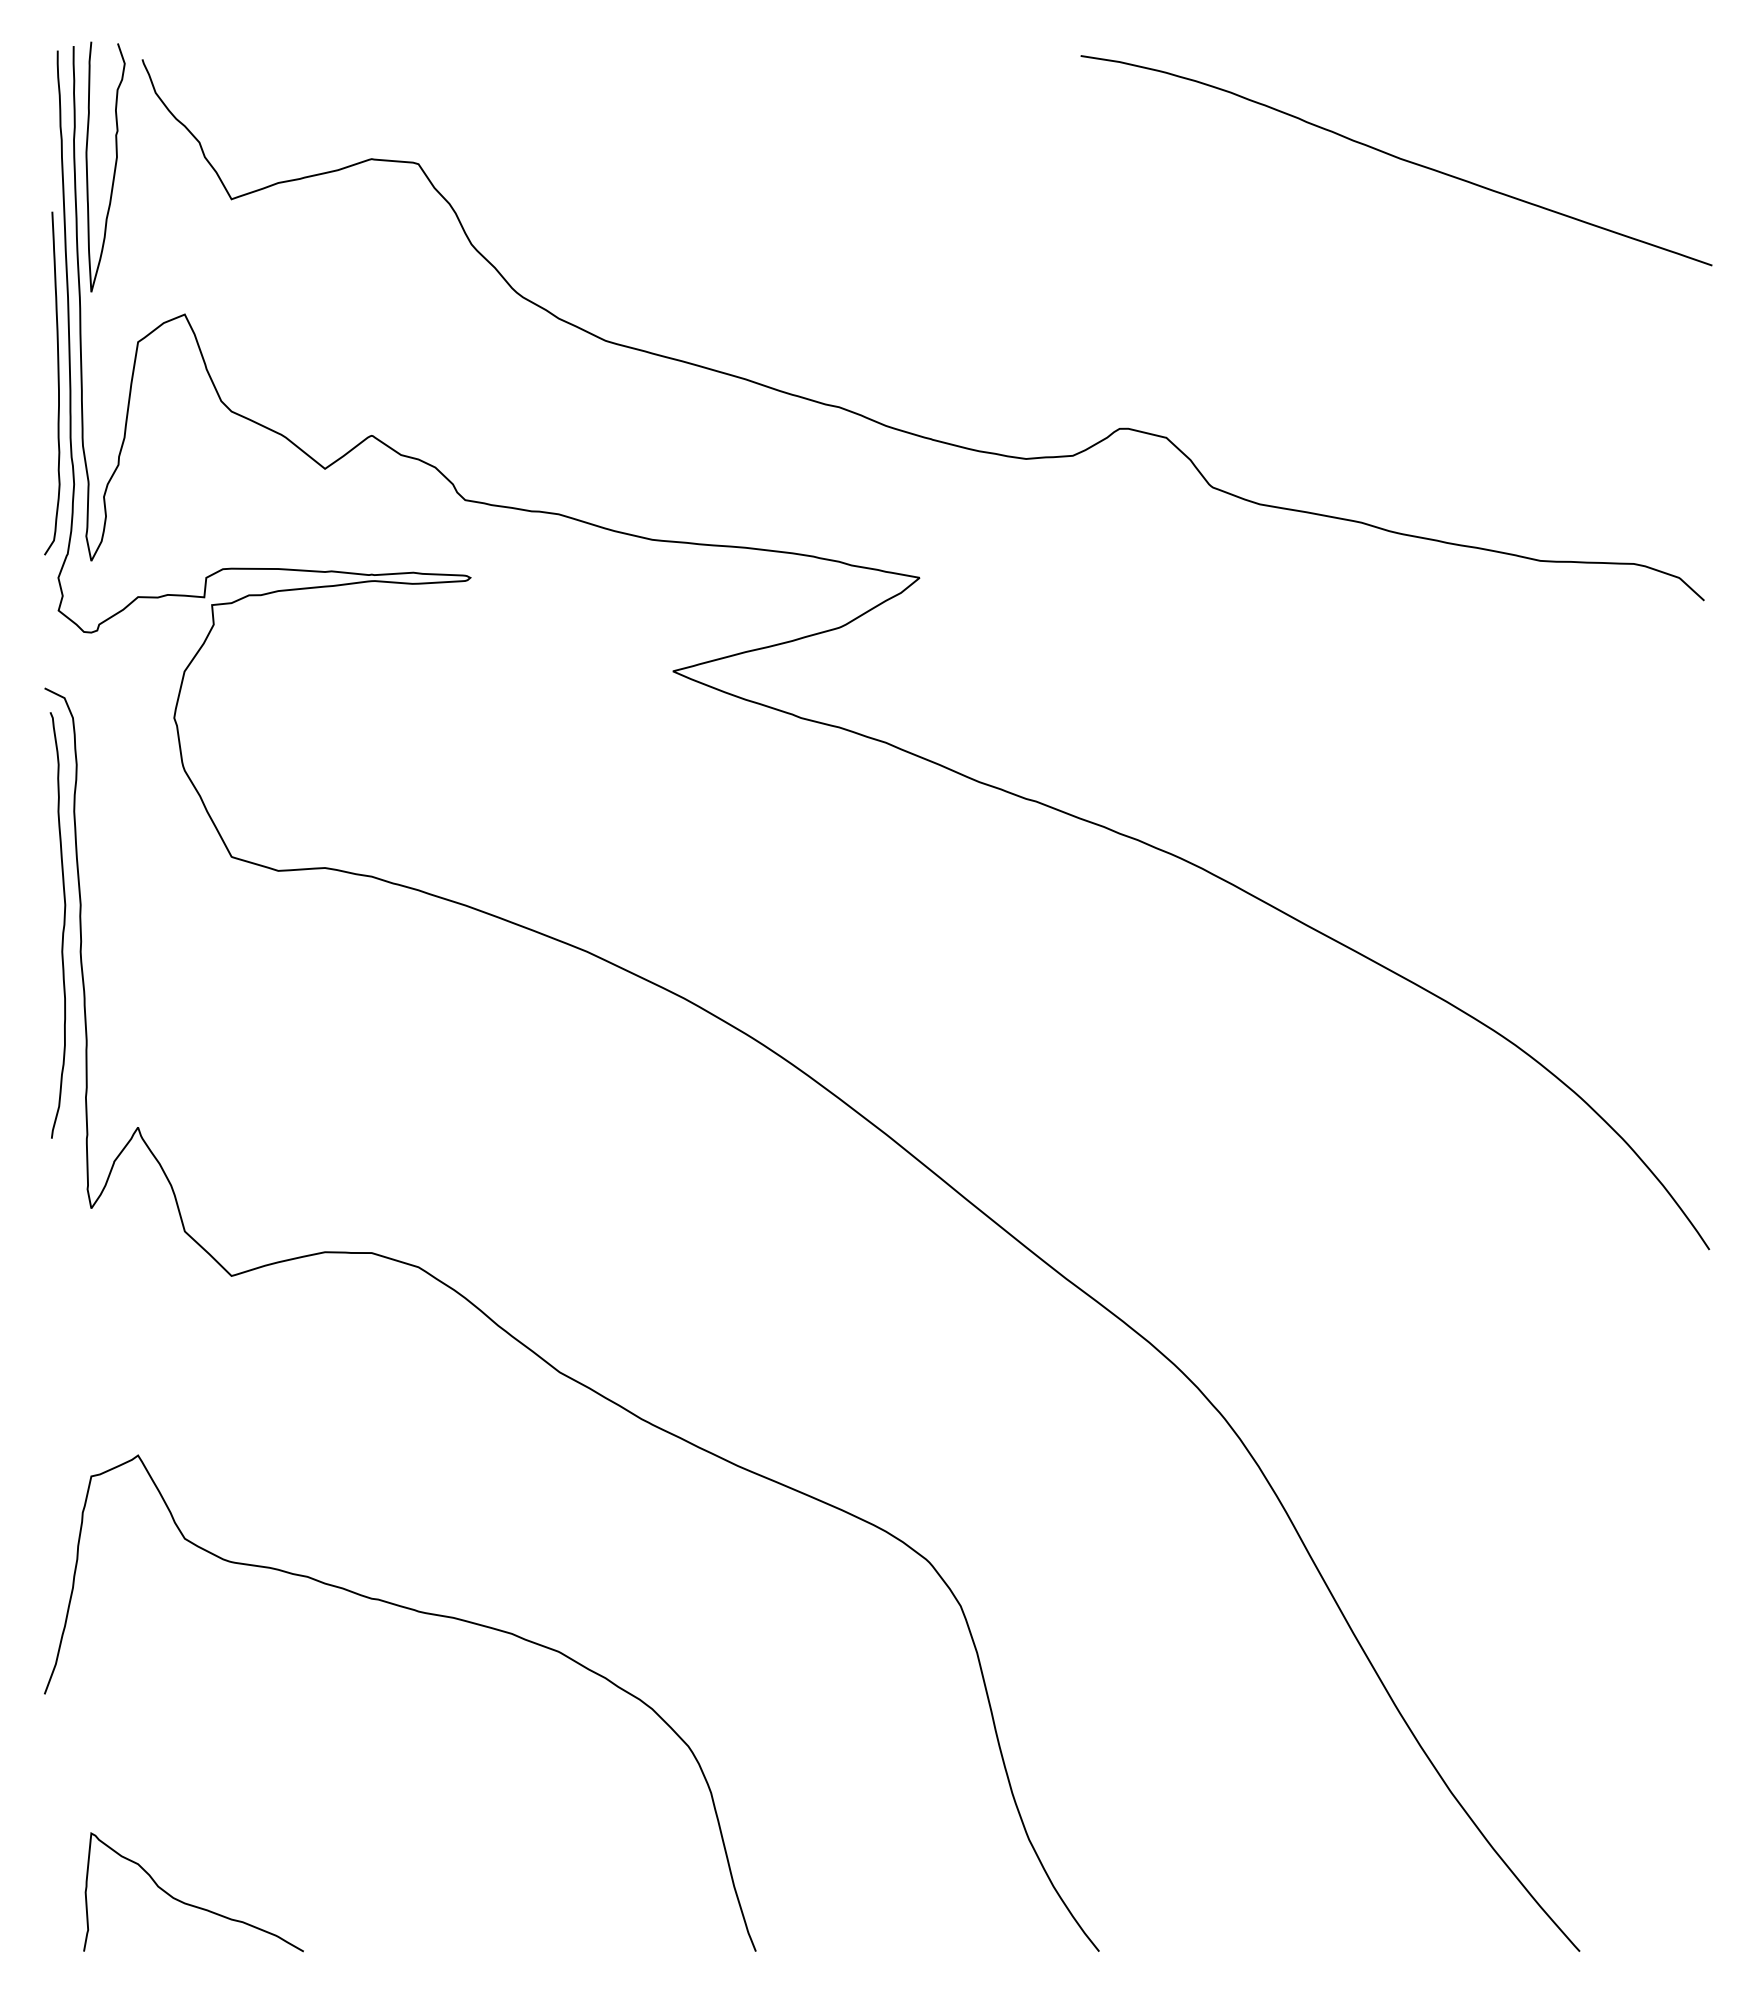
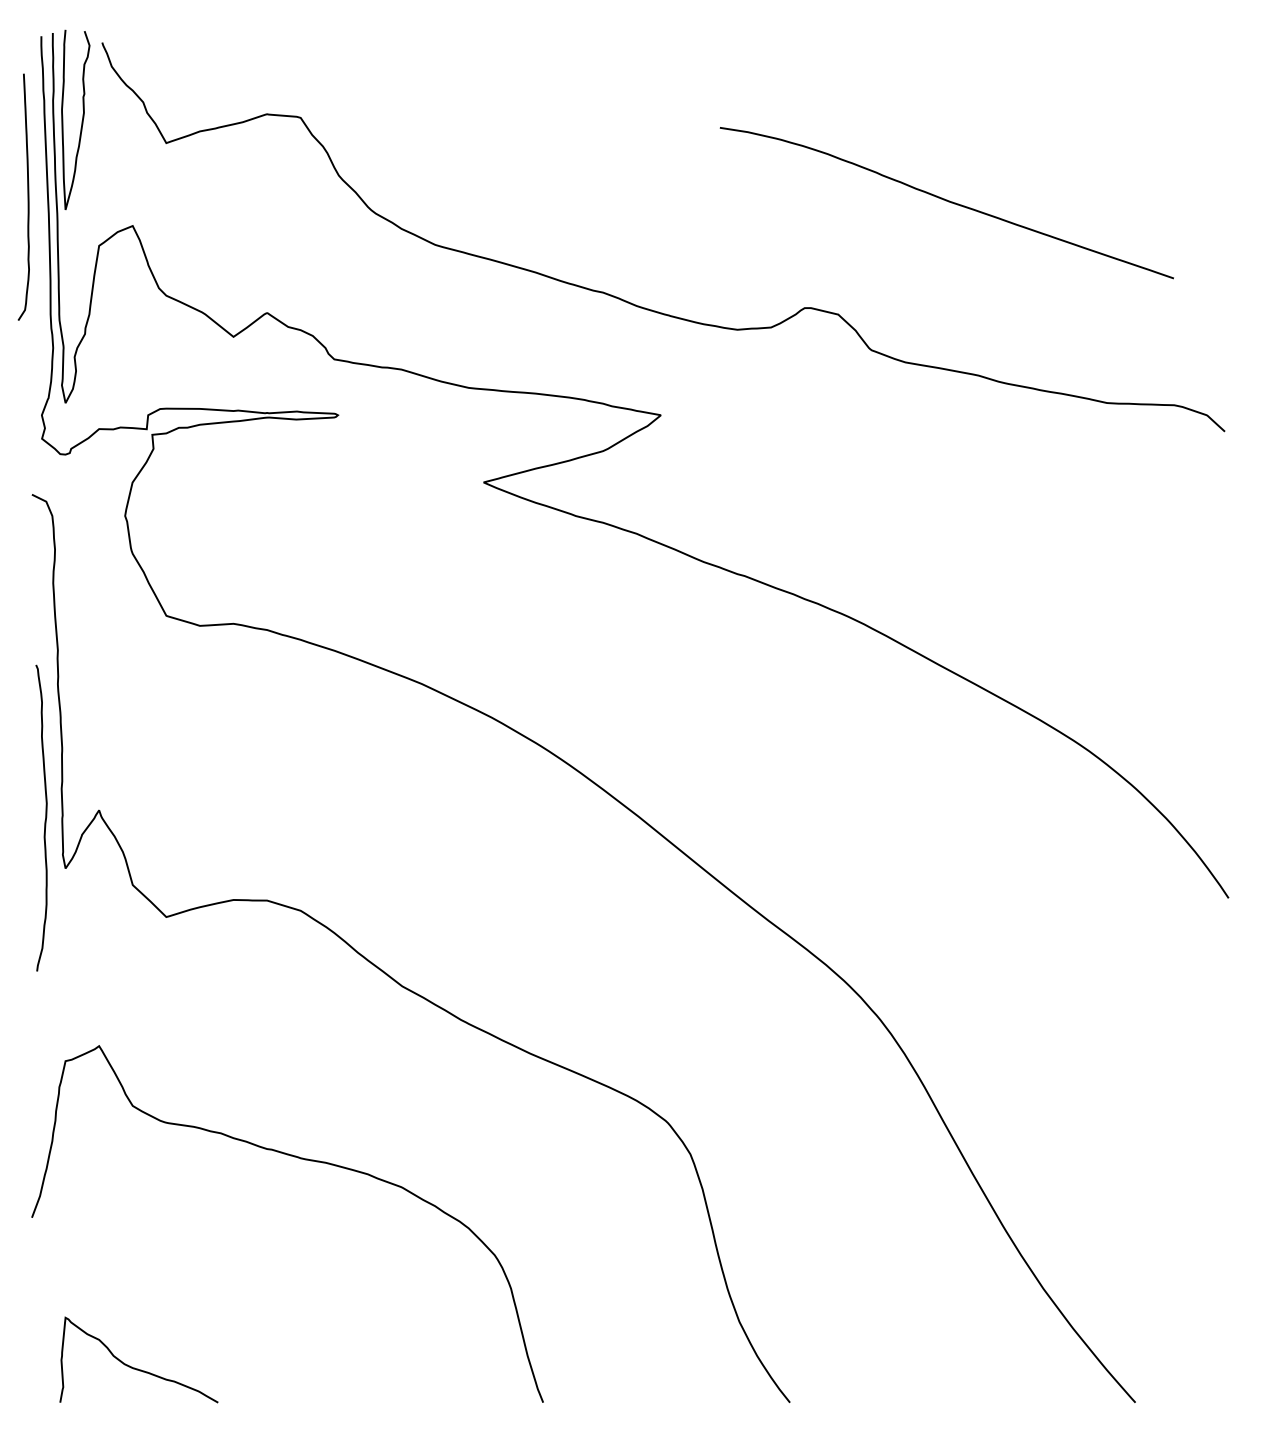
curve: (1396, 158) -> (946, 201), moved
curve: (57, 383) -> (27, 197), moved
curve: (63, 925) -> (45, 818), moved

